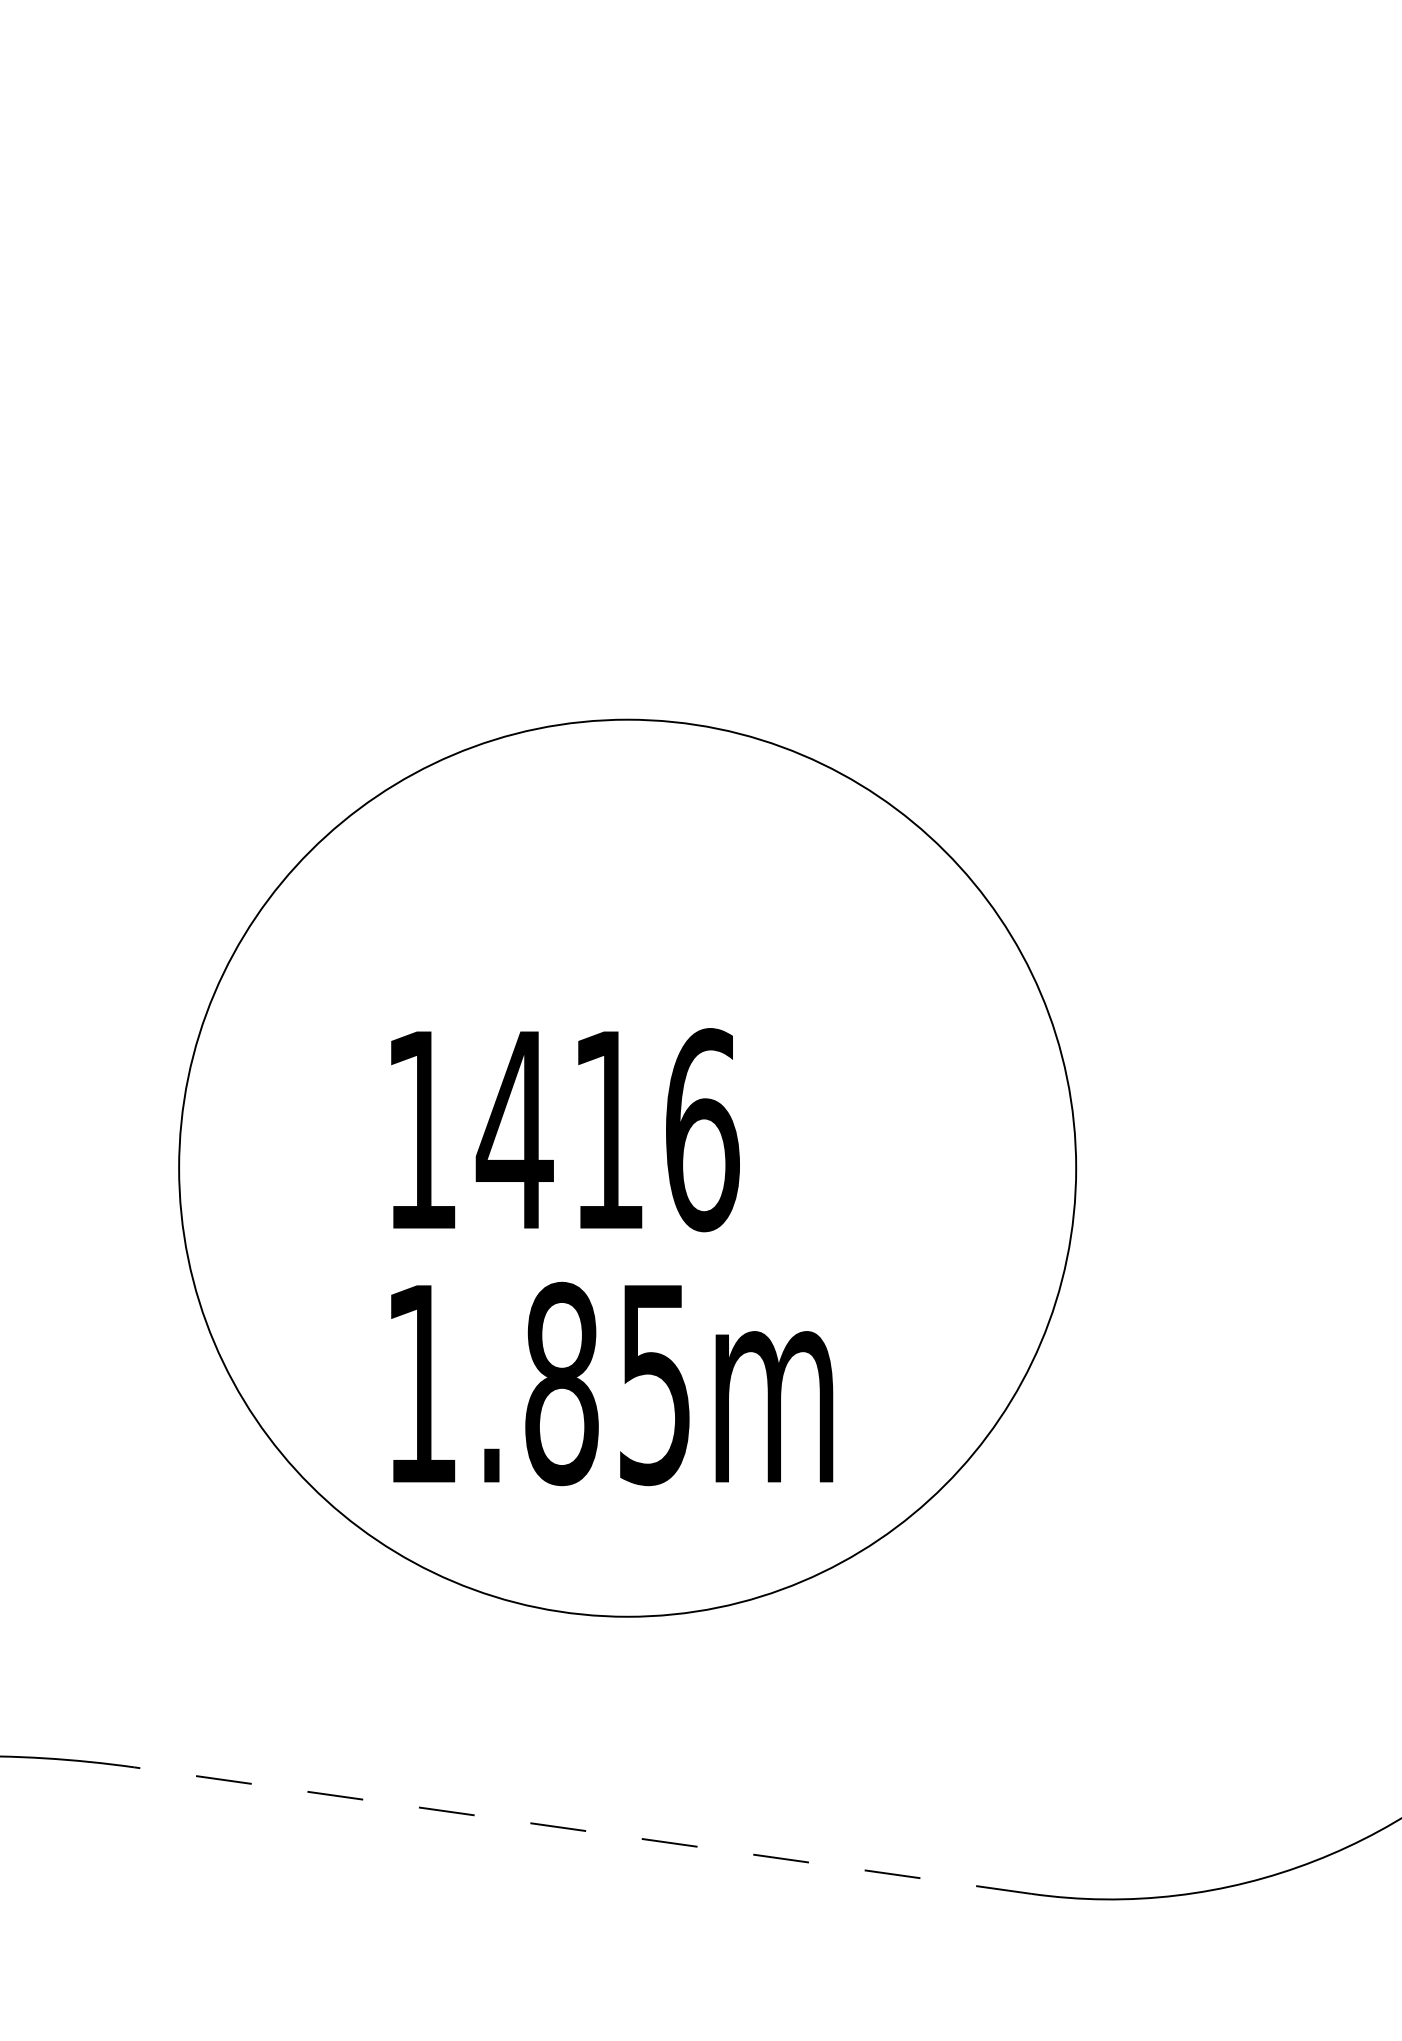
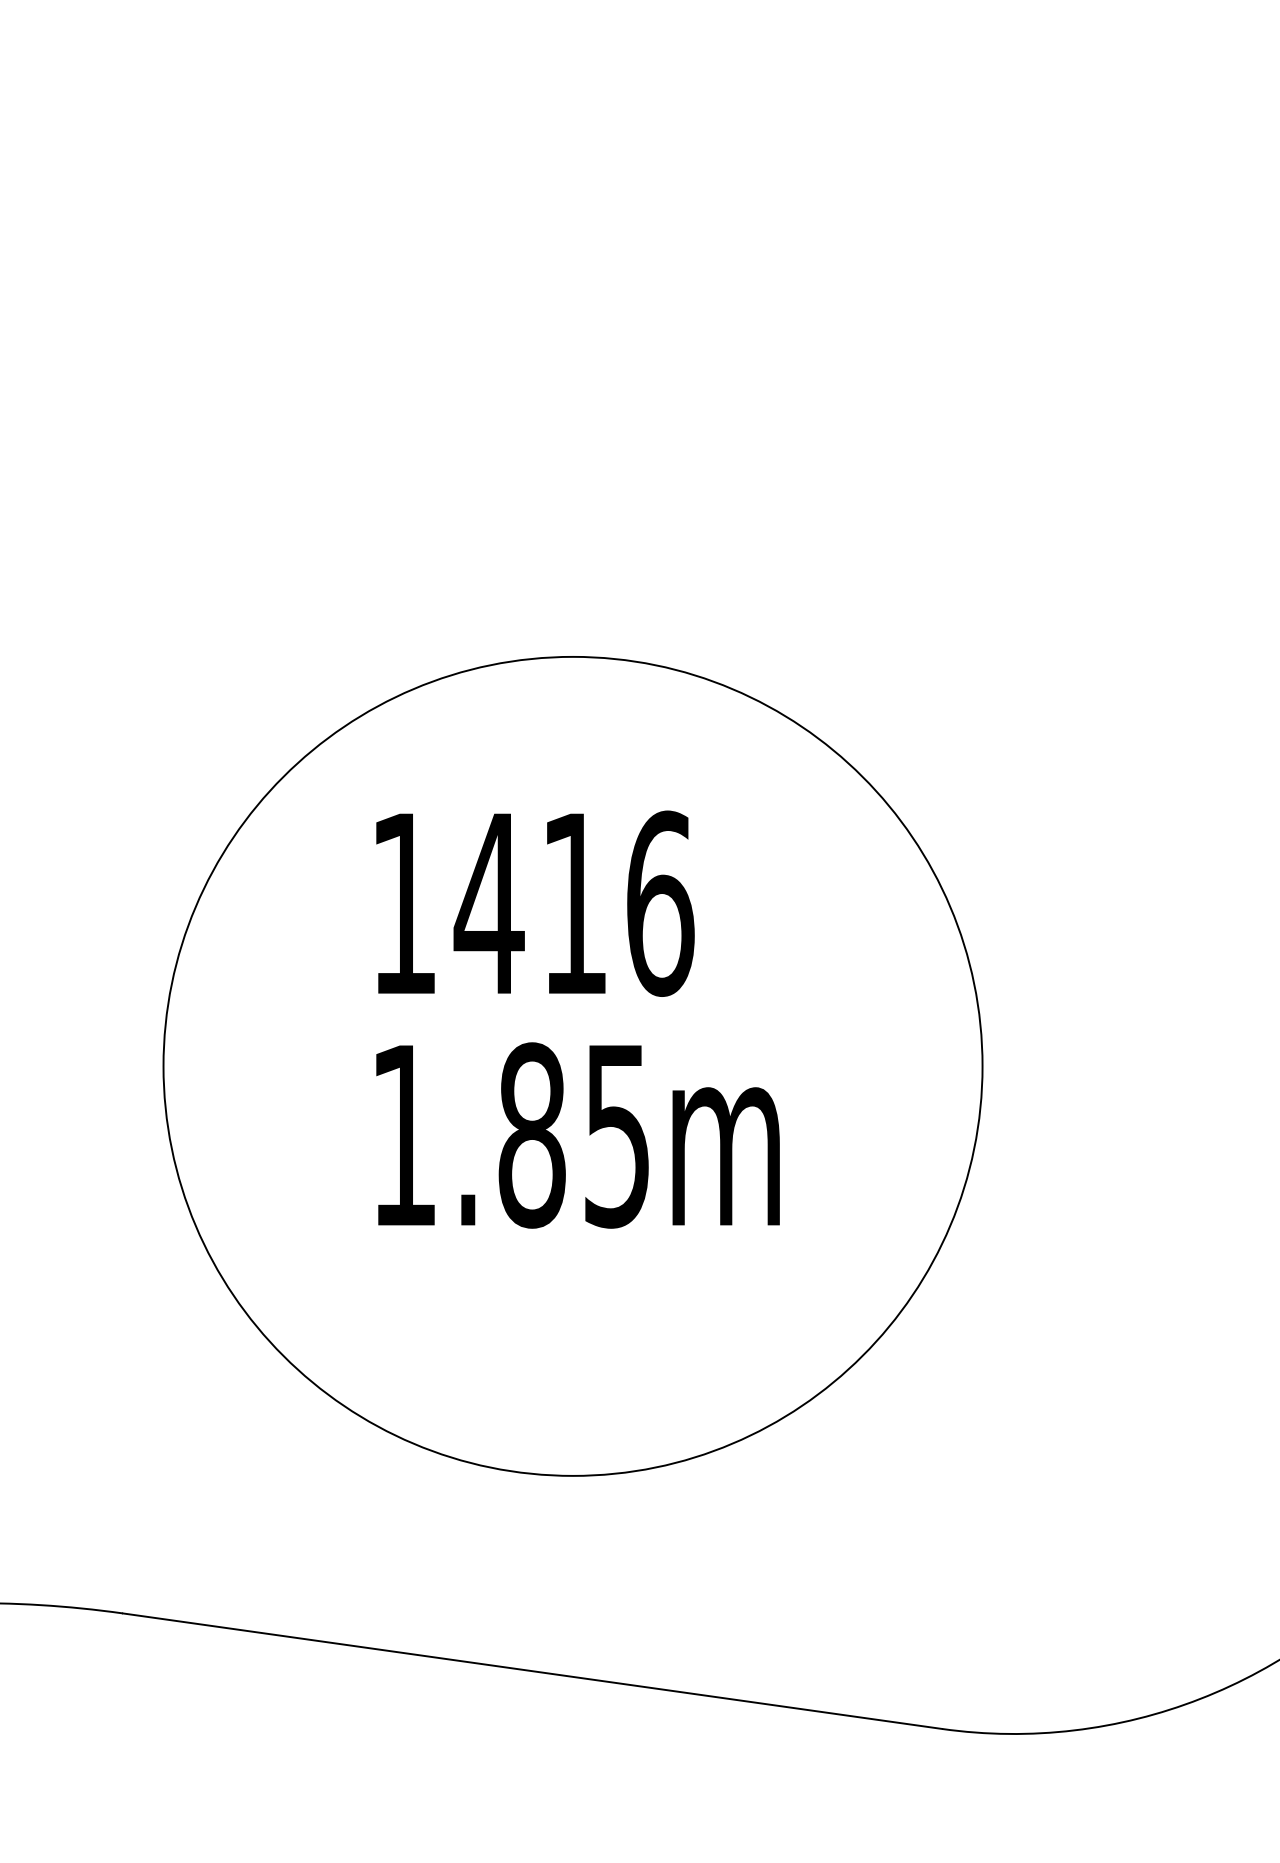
text: (612, 1257) -> (578, 1020), moved
line: (583, 1830) -> (532, 1671), dashed -> solid

